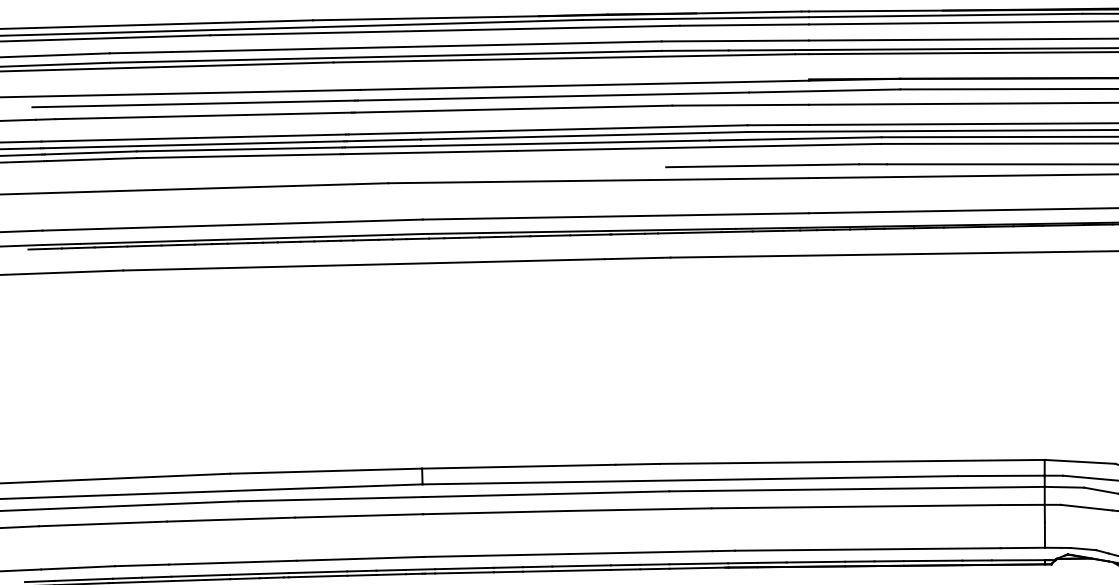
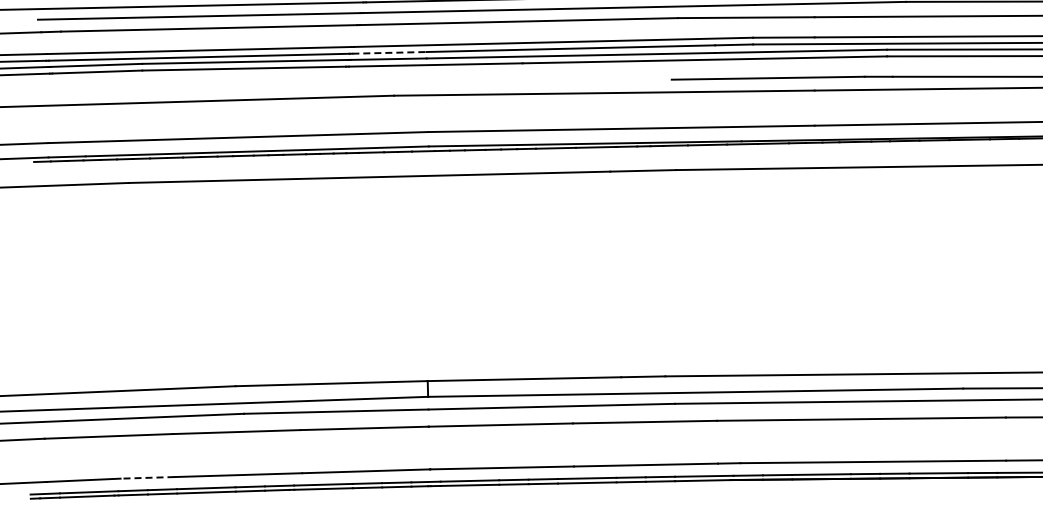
line: (384, 140) -> (390, 52), solid -> dashed
line: (141, 565) -> (147, 477), solid -> dashed

